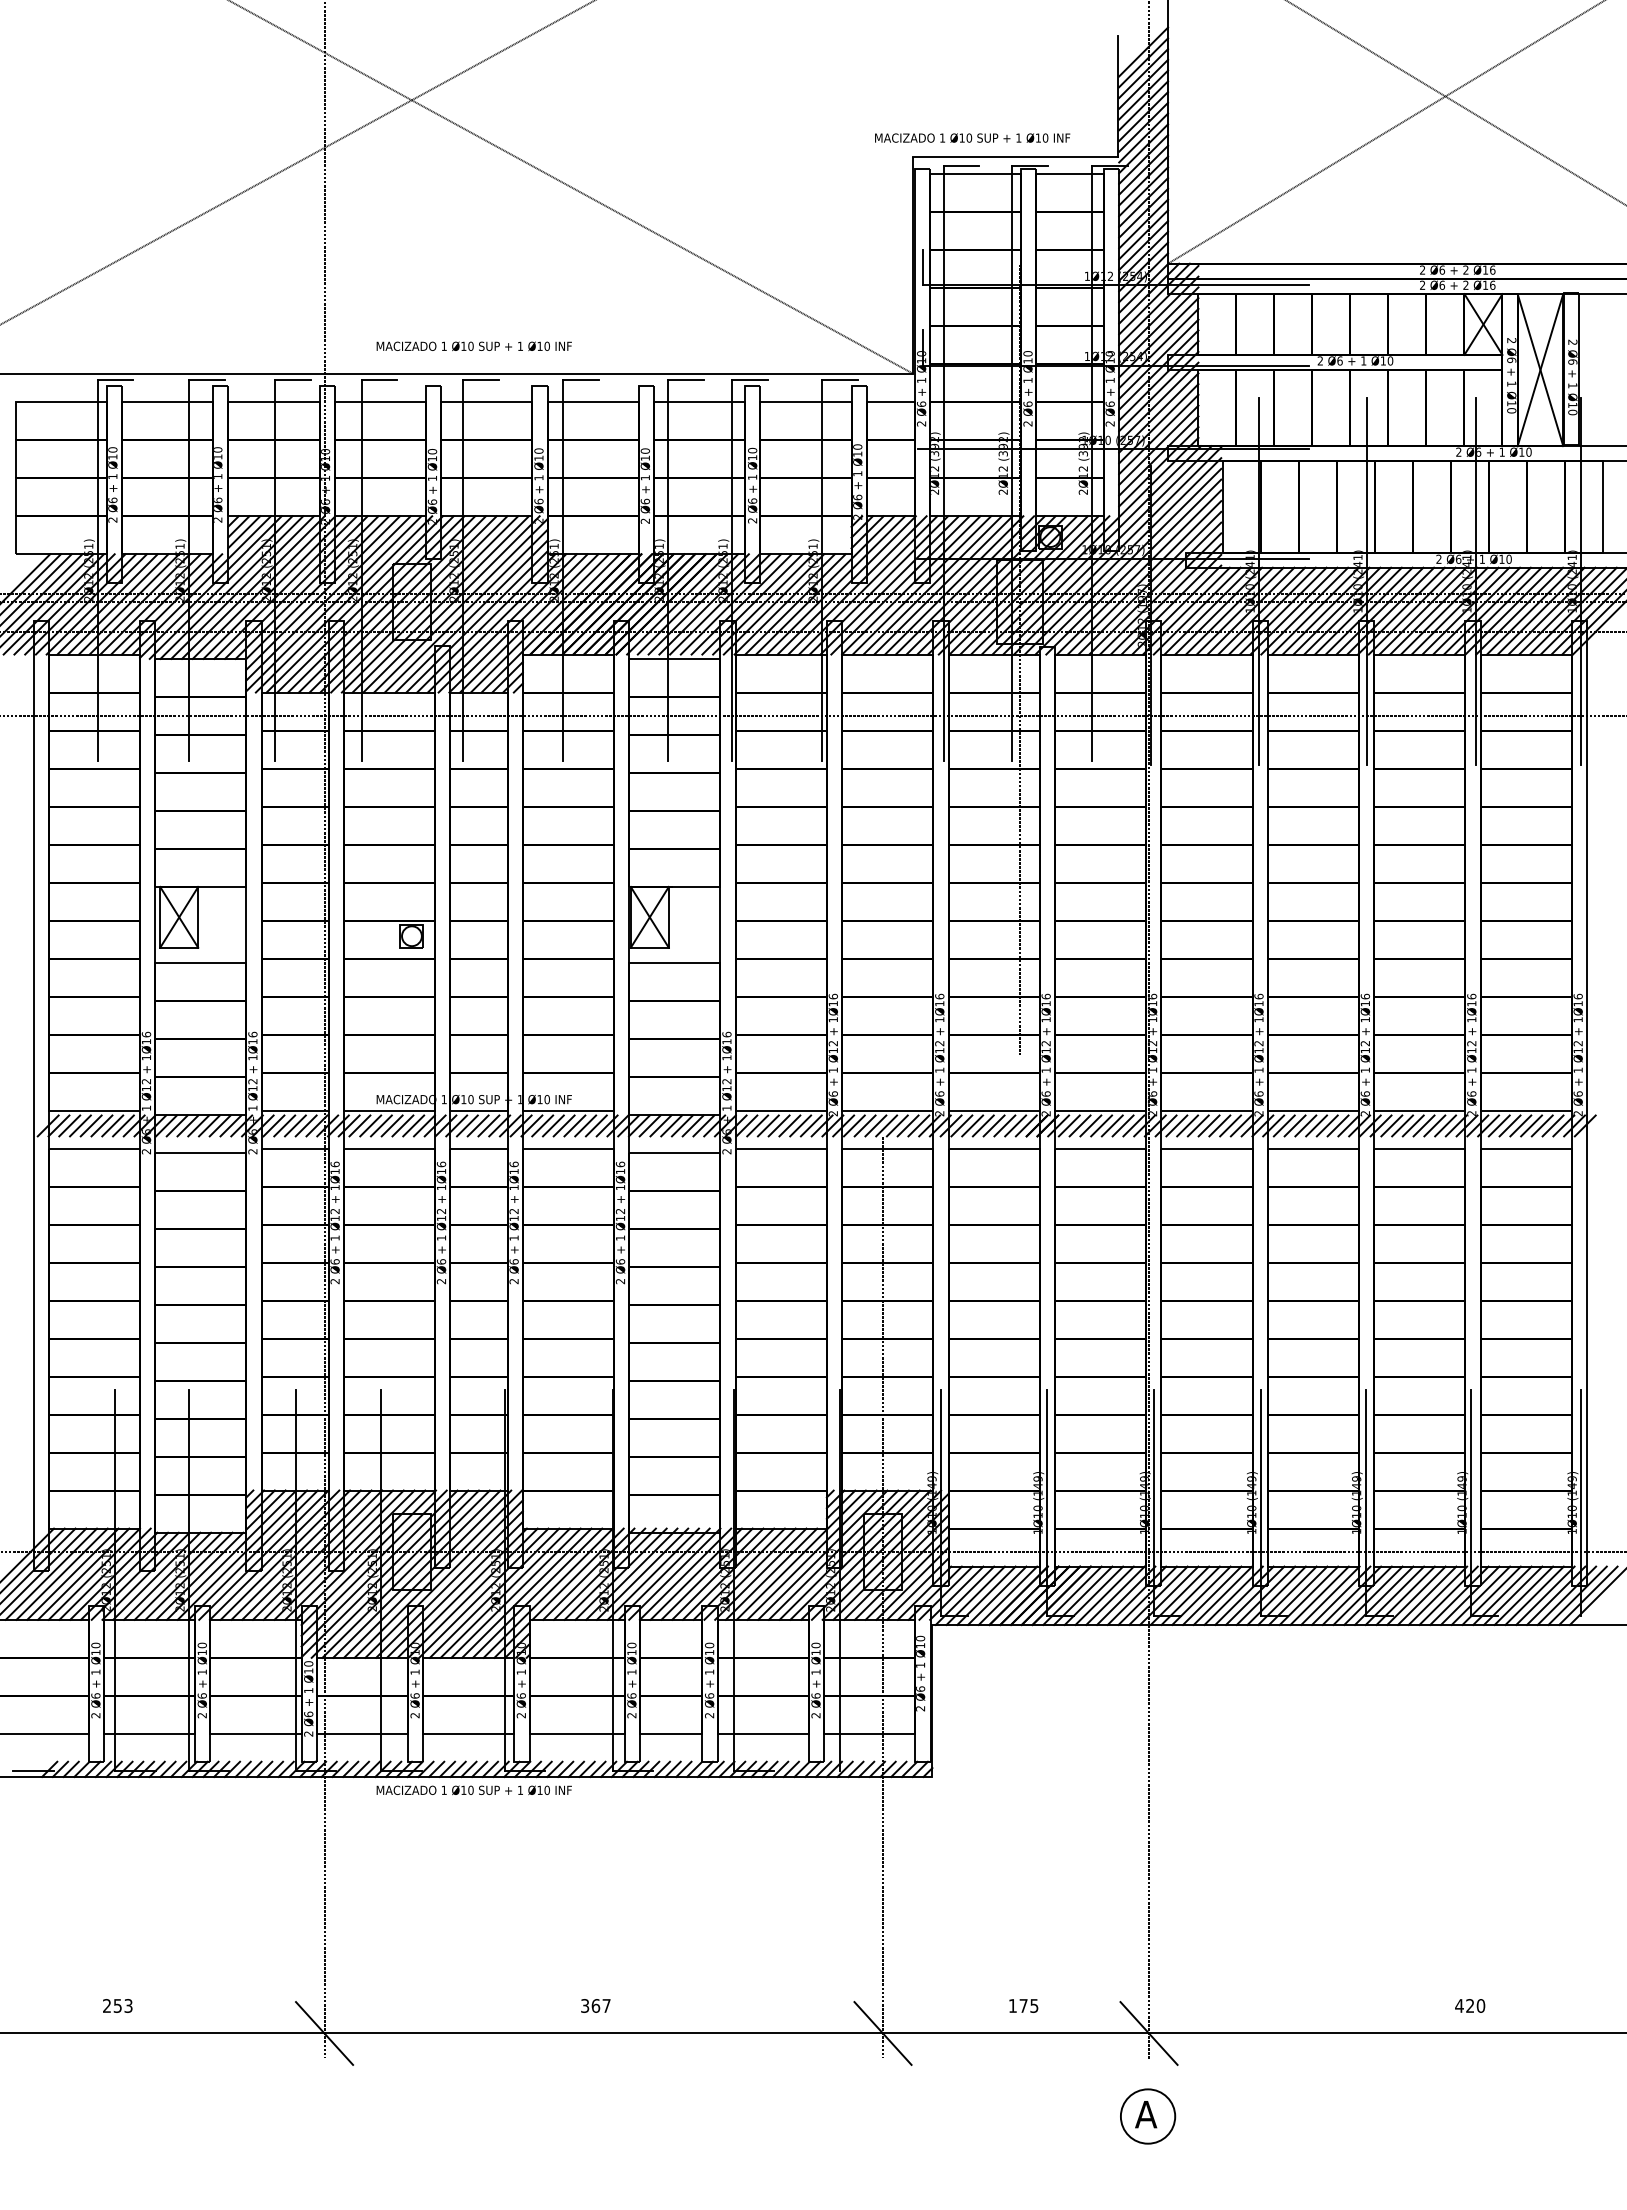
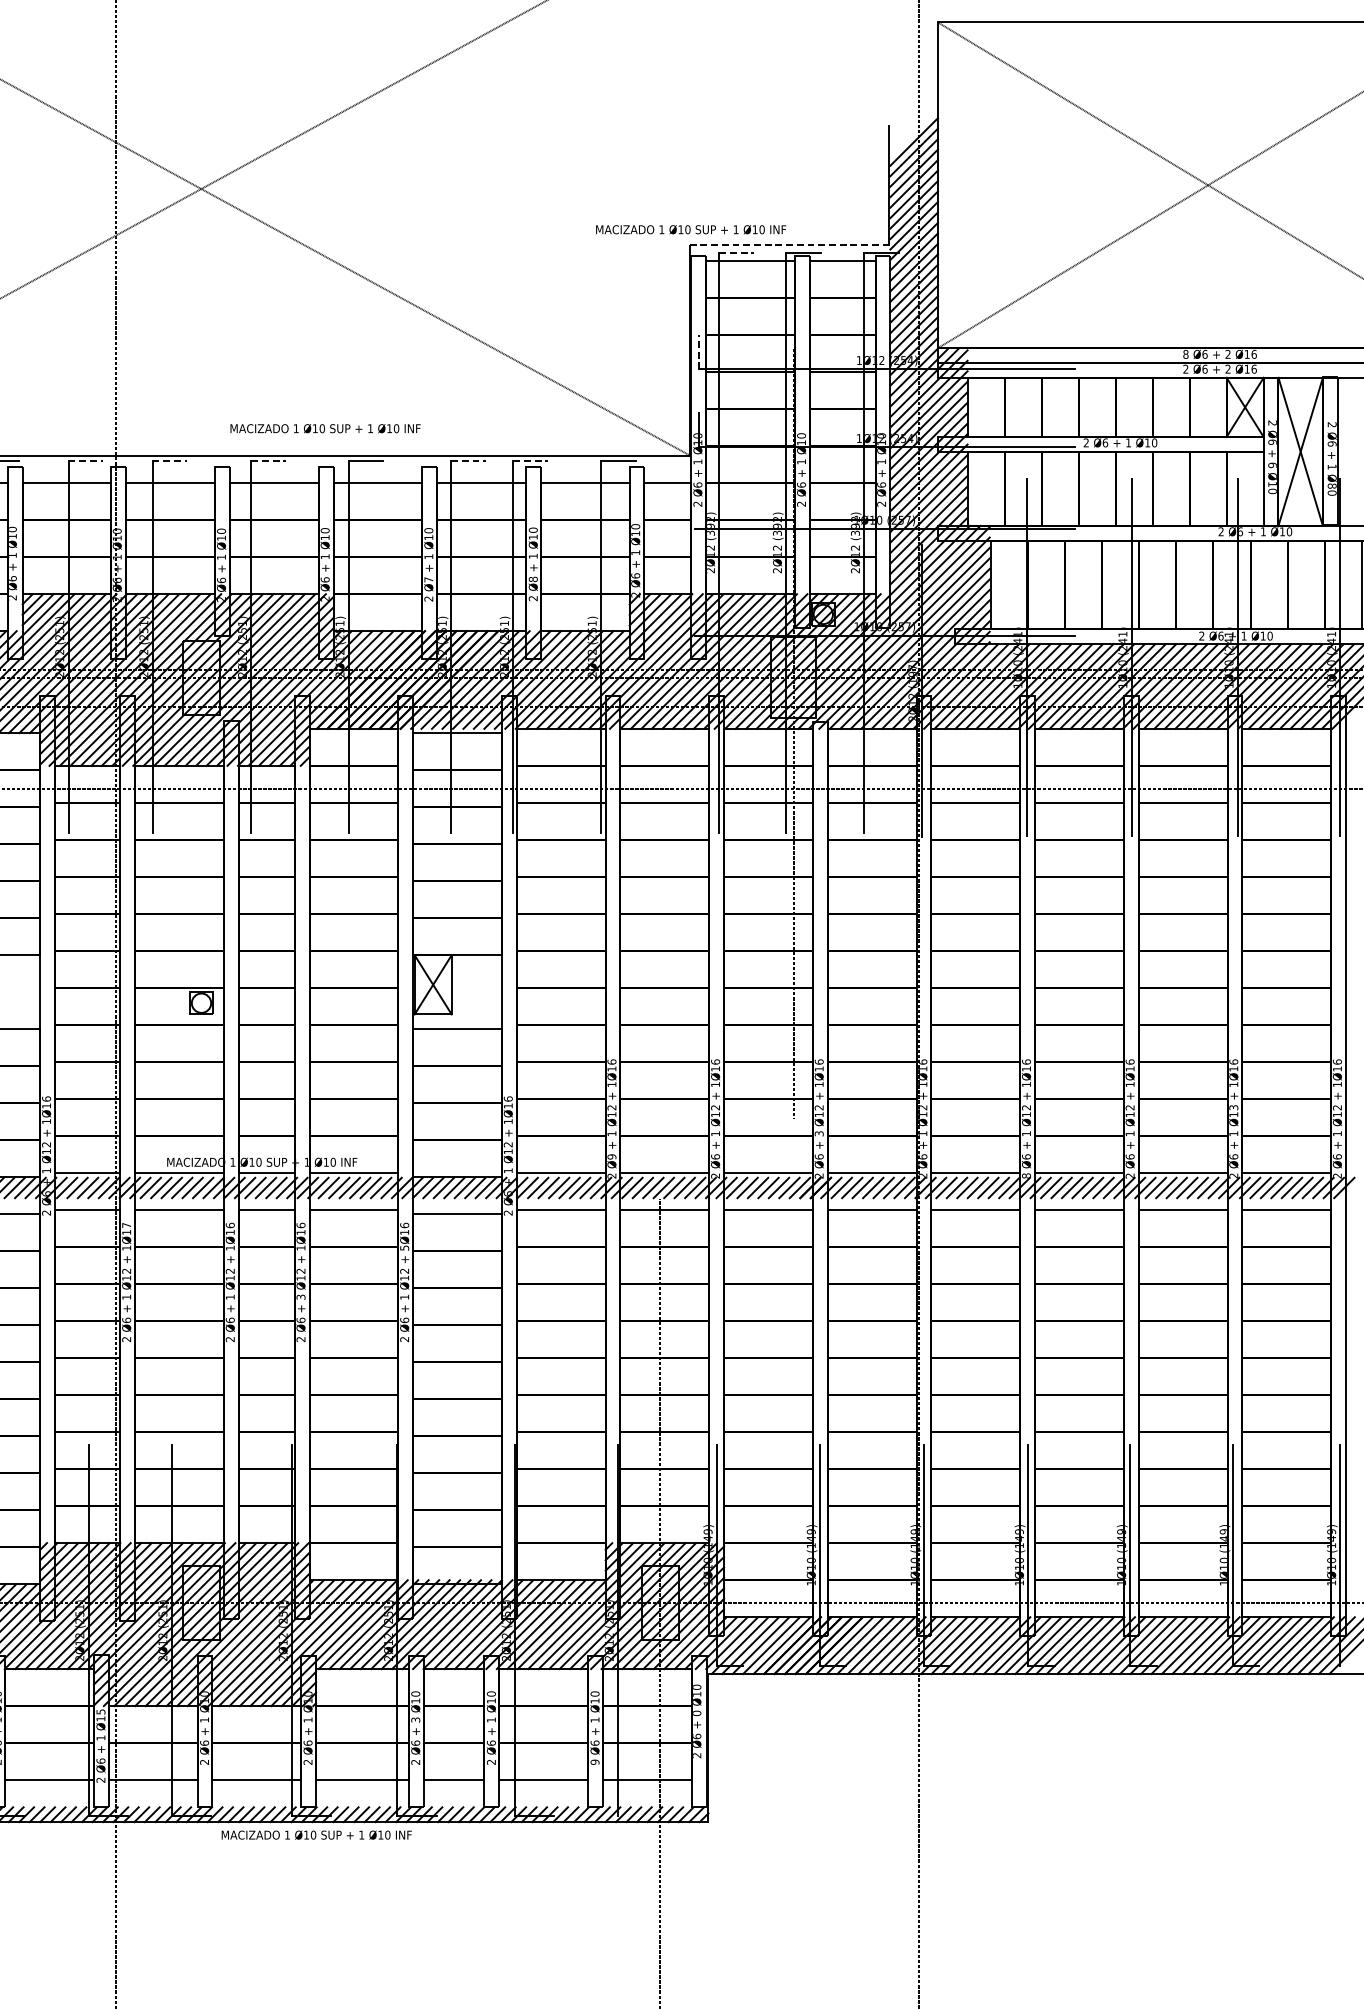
text: (972, 137) -> (690, 229), moved
line: (1015, 157) -> (789, 244), solid -> dashed
line: (961, 165) -> (736, 252), solid -> dashed
line: (923, 267) -> (699, 351), solid -> dashed
text: (1422, 269) -> (1185, 353), 2 -> 8
text: (473, 345) -> (324, 427), moved
line: (293, 379) -> (86, 460), solid -> dashed
line: (379, 379) -> (169, 460), solid -> dashed
line: (480, 379) -> (268, 460), solid -> dashed
line: (686, 379) -> (468, 460), solid -> dashed
line: (749, 379) -> (530, 460), solid -> dashed
text: (1511, 383) -> (1272, 464), 1 -> 6
text: (1572, 405) -> (1331, 486), Ø10 -> Ø80
text: (752, 500) -> (533, 578), Ø6 -> Ø8
text: (644, 501) -> (428, 579), Ø6 -> Ø7
text: (1472, 1043) -> (1234, 1107), Ø12 -> Ø13
text: (1045, 1069) -> (818, 1133), 1 -> 3
text: (832, 1093) -> (611, 1156), Ø6 -> Ø9
text: (1258, 1113) -> (1026, 1175), 2 -> 8
text: (334, 1164) -> (126, 1225), 1Ø16 -> 1Ø17
text: (620, 1187) -> (404, 1247), 1Ø16 -> 5Ø16
text: (513, 1237) -> (300, 1296), 1 -> 3
text: (308, 1663) -> (100, 1711), Ø10 -> Ø15
text: (920, 1665) -> (696, 1713), 1 -> 0
text: (631, 1671) -> (415, 1719), 1 -> 3
text: (815, 1715) -> (594, 1762), 2 -> 9
text: (473, 1790) -> (316, 1835), moved

